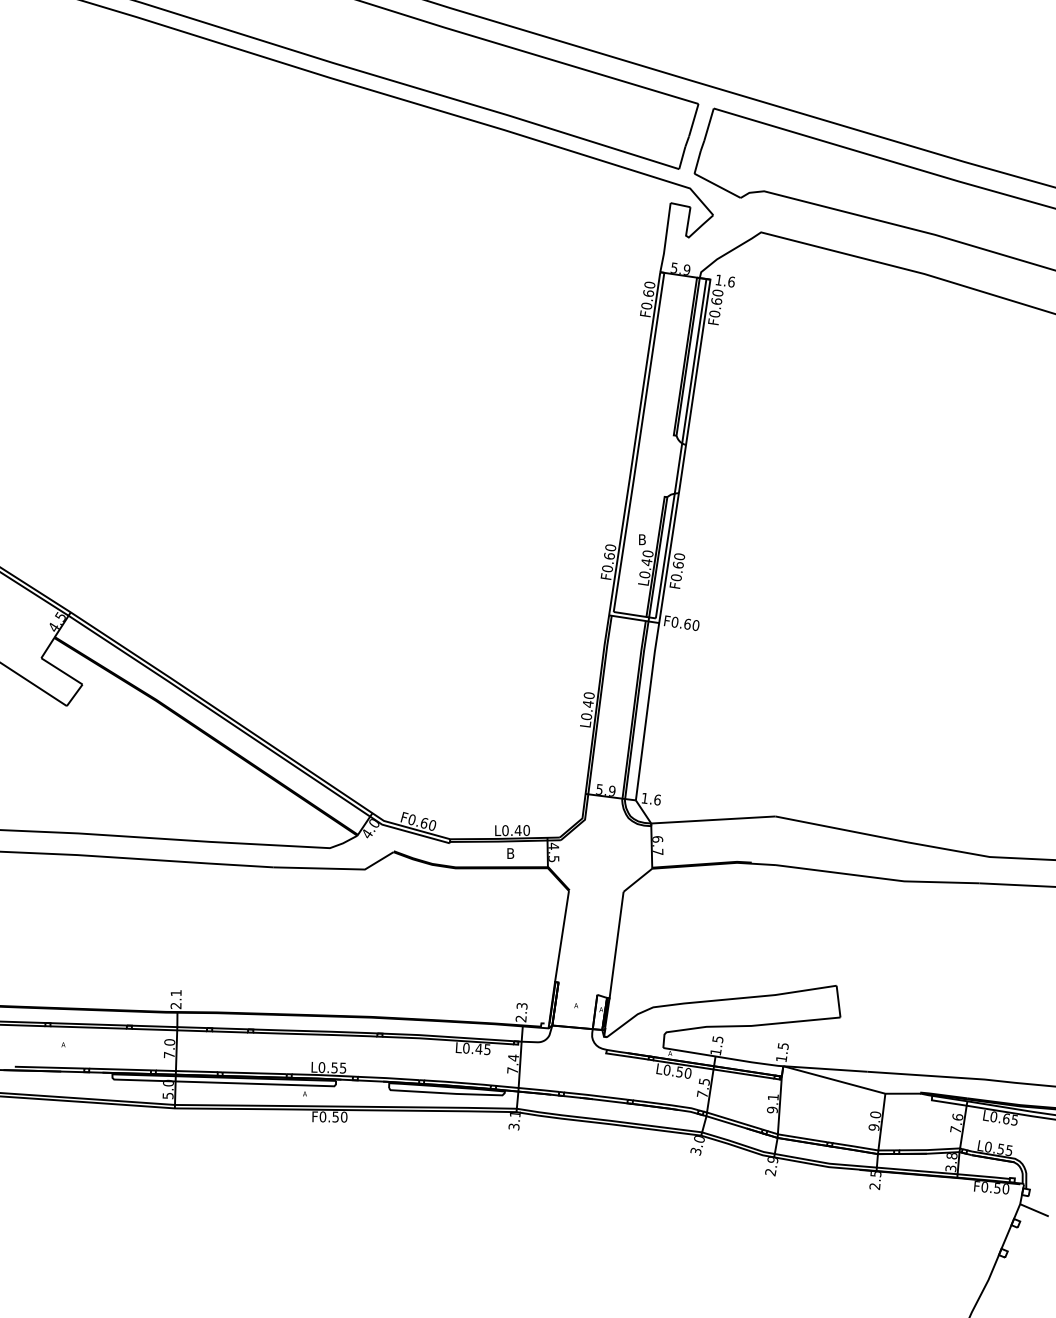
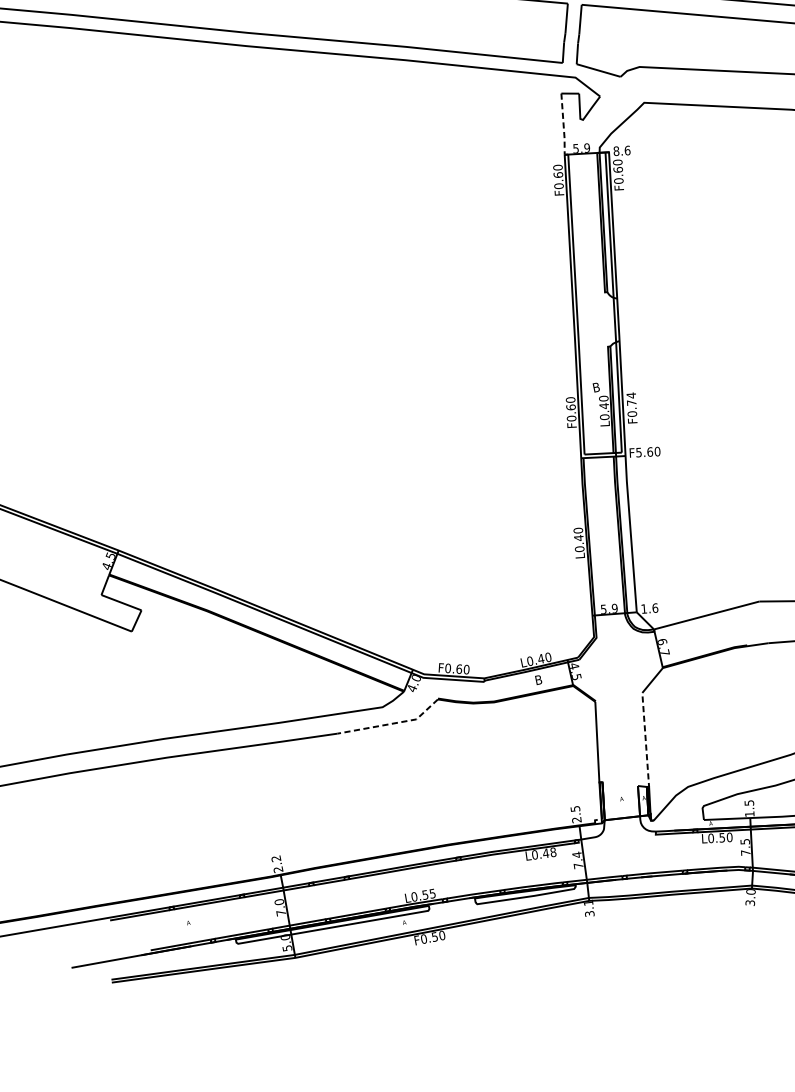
line: (666, 238) -> (564, 124), solid -> dashed
text: (718, 279) -> (615, 150), 1.6 -> 8.6
text: (678, 560) -> (631, 398), F0.60 -> F0.74
text: (674, 621) -> (638, 452), F0.60 -> F5.60
line: (336, 868) -> (391, 723), solid -> dashed
line: (616, 947) -> (646, 741), solid -> dashed
text: (175, 993) -> (275, 859), 2.1 -> 2.2
text: (521, 1005) -> (574, 808), 2.3 -> 2.5
text: (487, 1049) -> (553, 852), L0.45 -> L0.48

